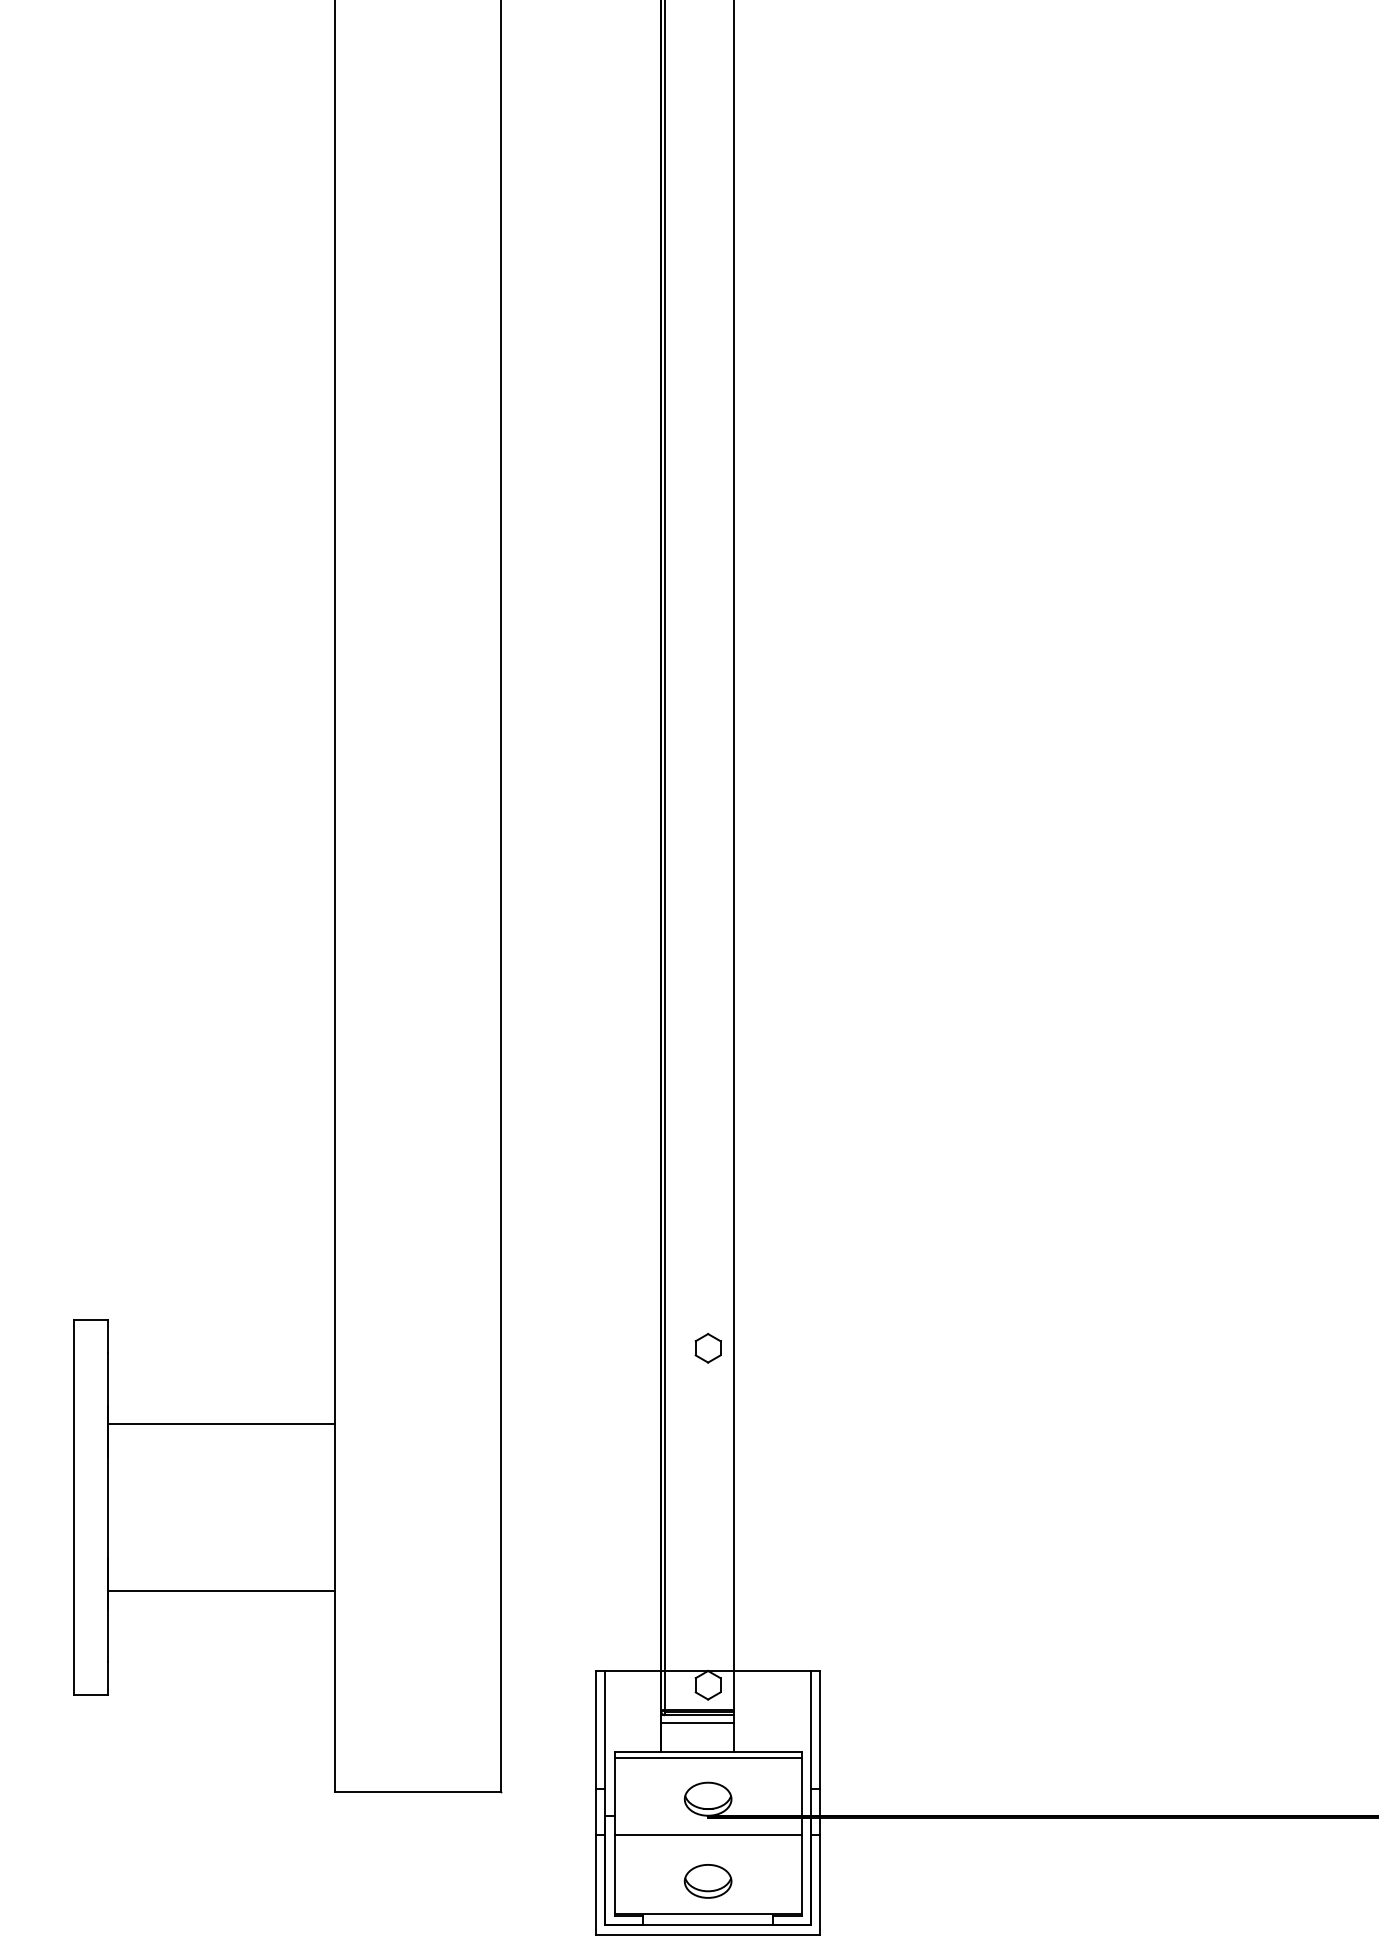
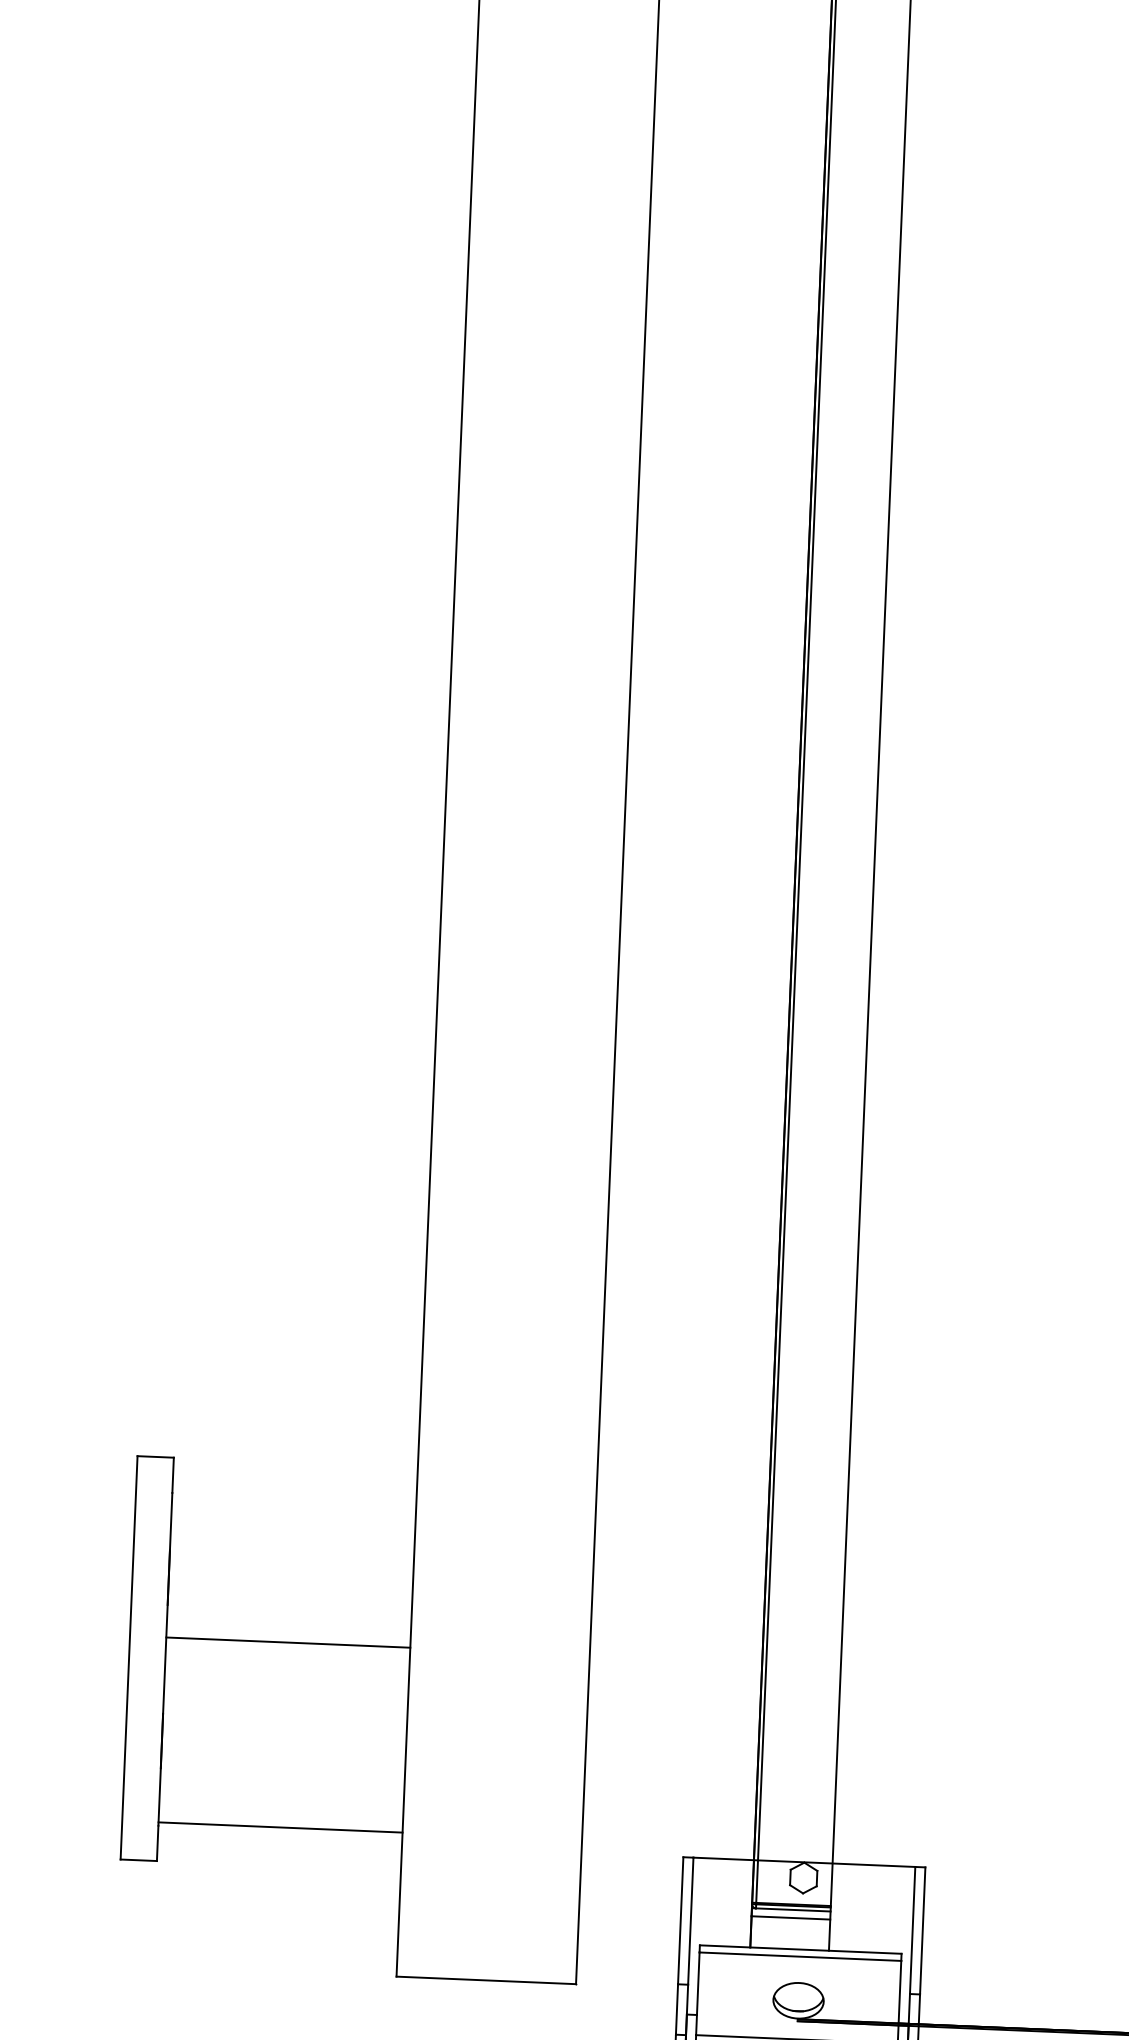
part: (707, 1348) -> (818, 1515), removed
line: (221, 1424) -> (288, 1642), moved
line: (221, 1590) -> (280, 1827), moved

